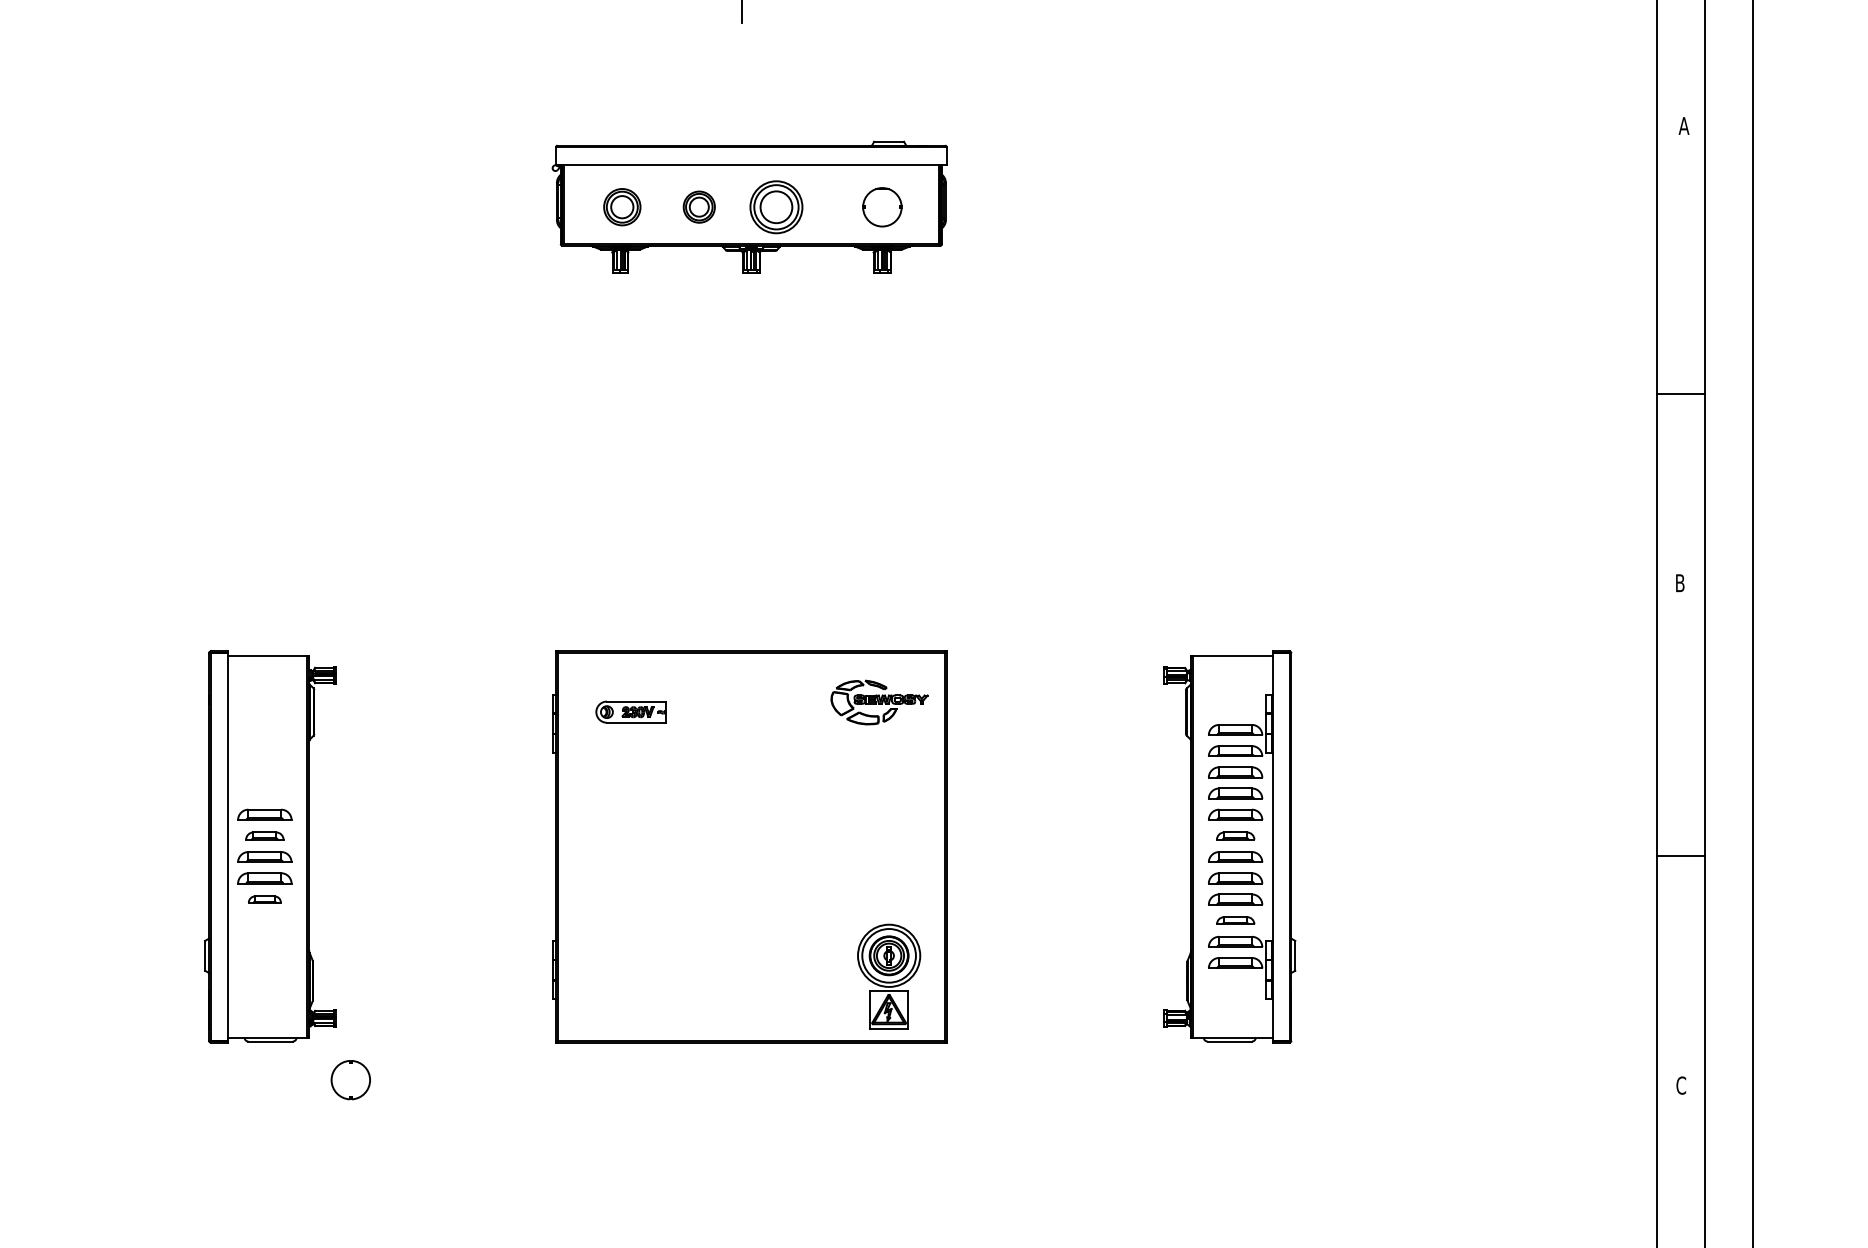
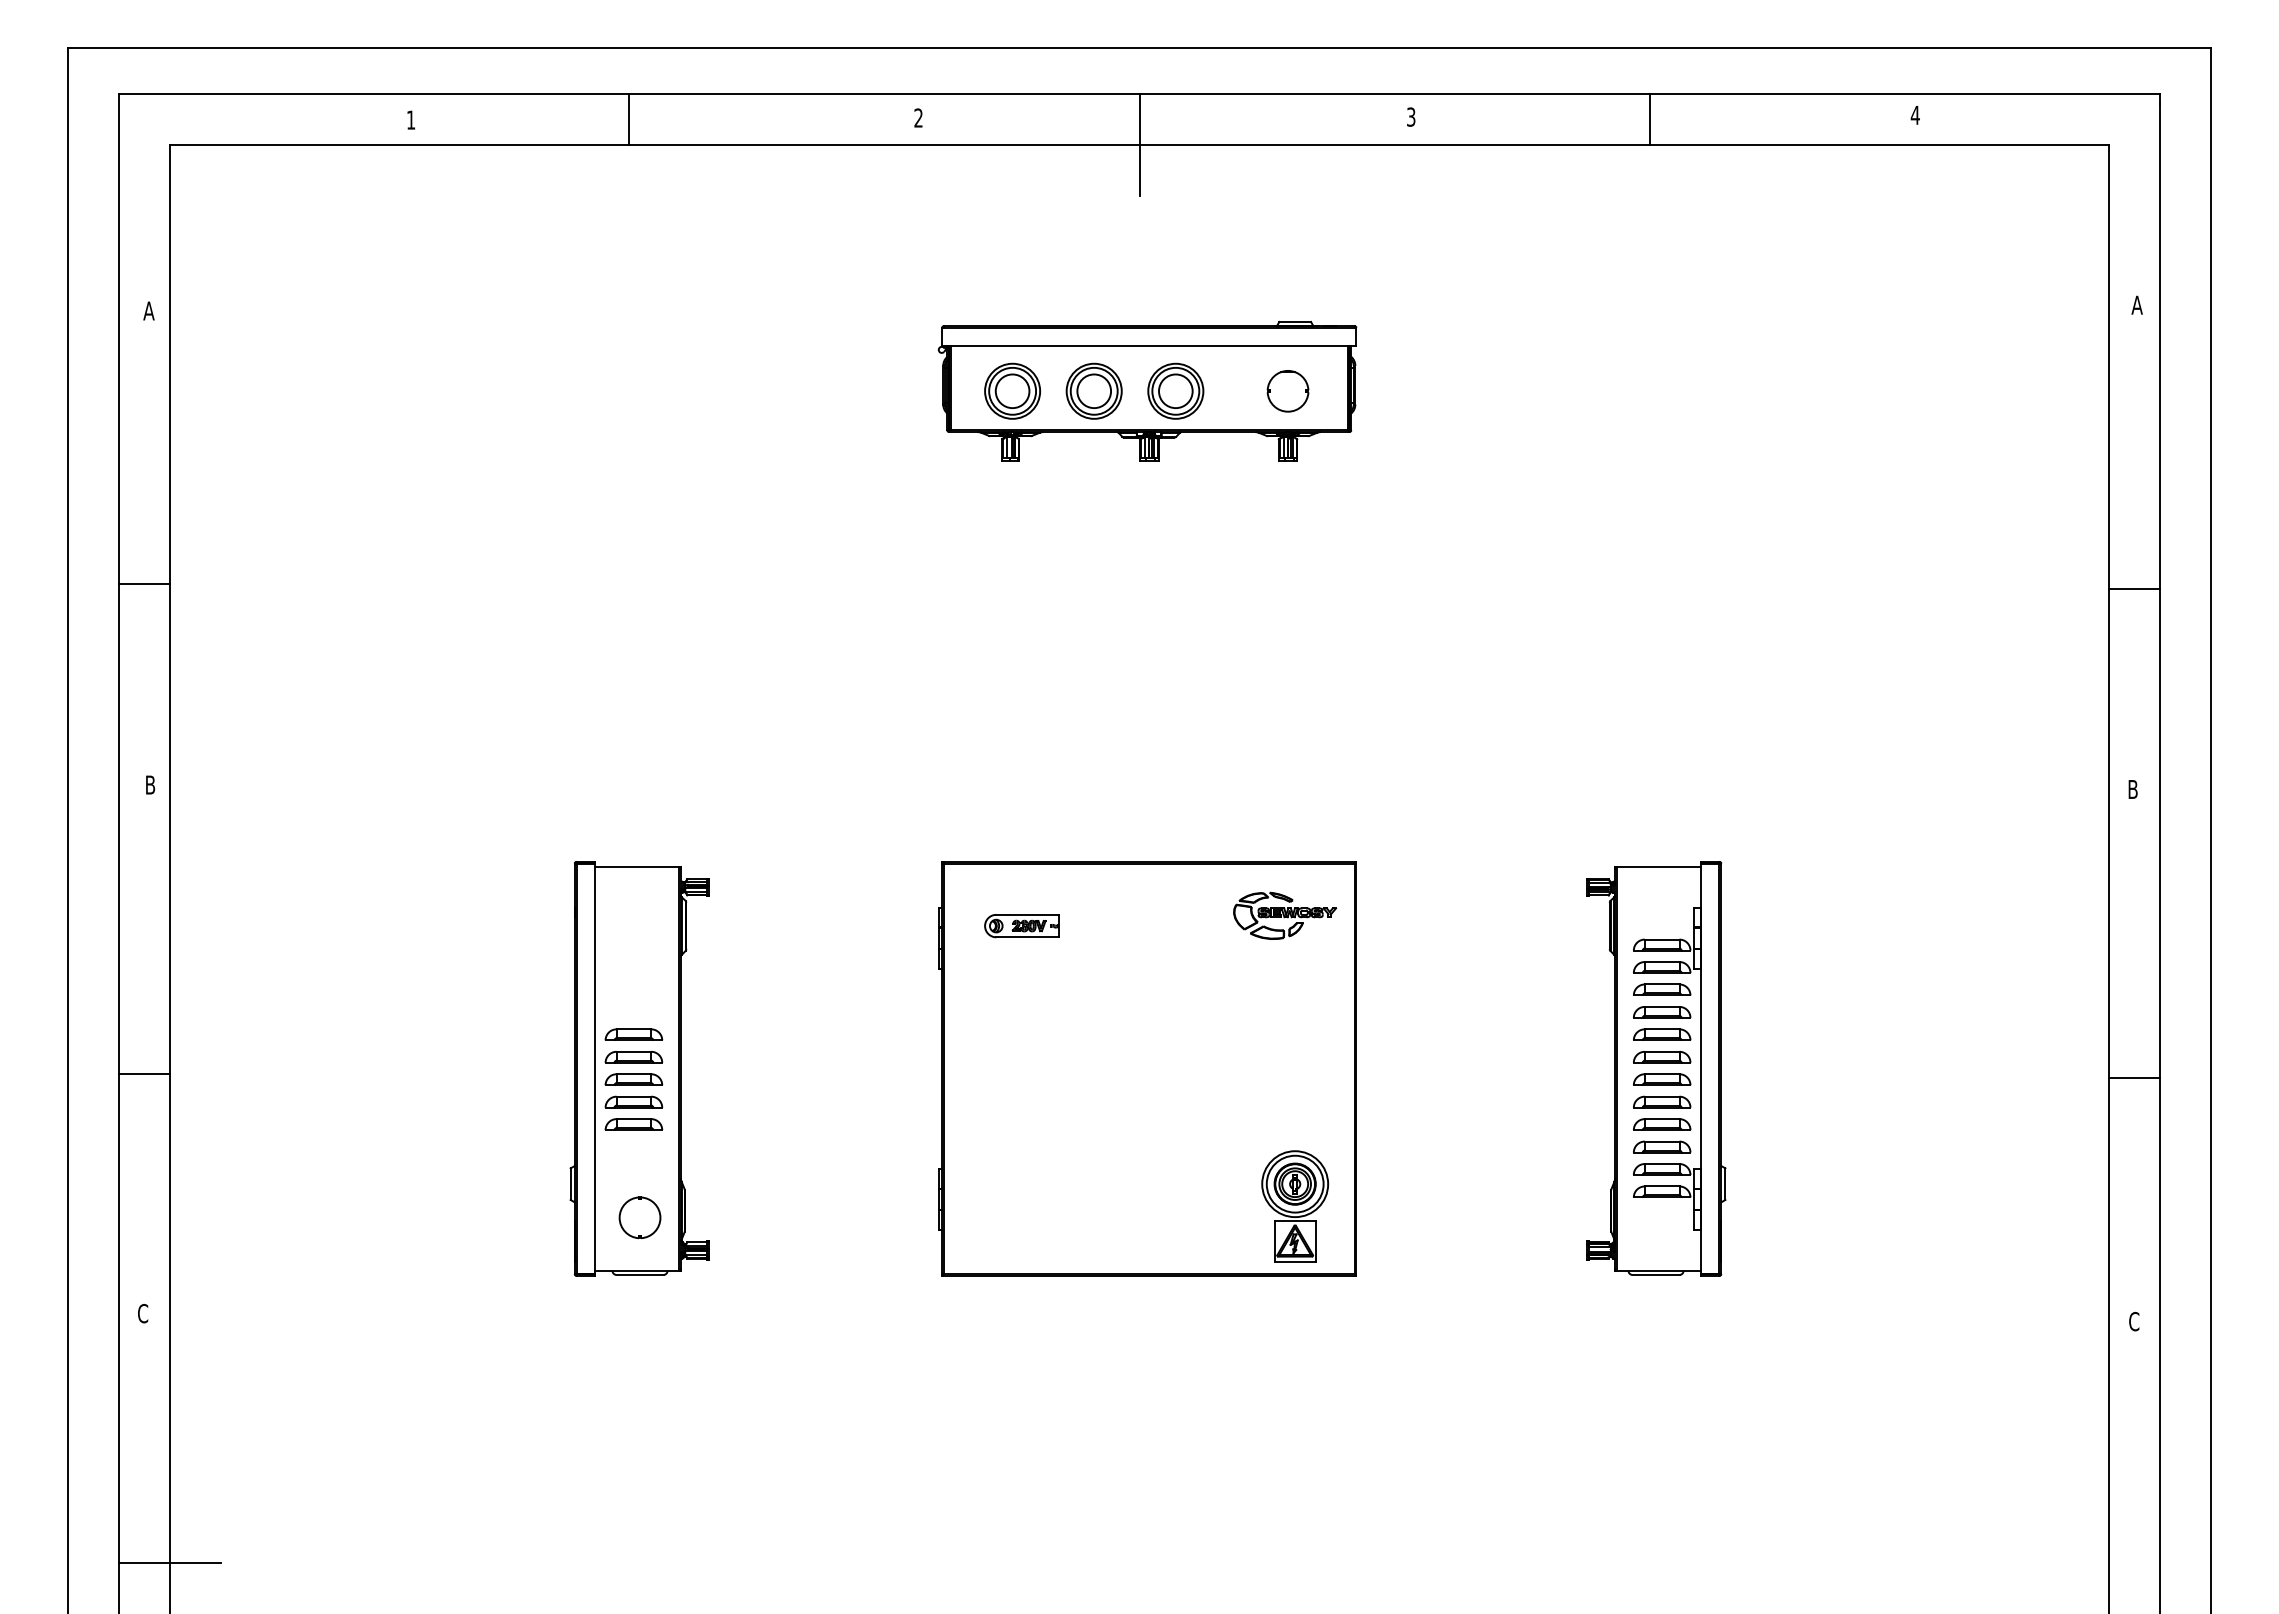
part: (622, 206) -> (1012, 390), size x1.43
part: (698, 206) -> (1093, 390), size x1.67
part: (264, 836) -> (633, 1057), size x1.43
part: (1235, 836) -> (1662, 1057), size x1.43
part: (264, 899) -> (633, 1124), size x1.67
part: (1235, 920) -> (1662, 1146), size x1.43
part: (350, 1079) -> (639, 1217), moved

